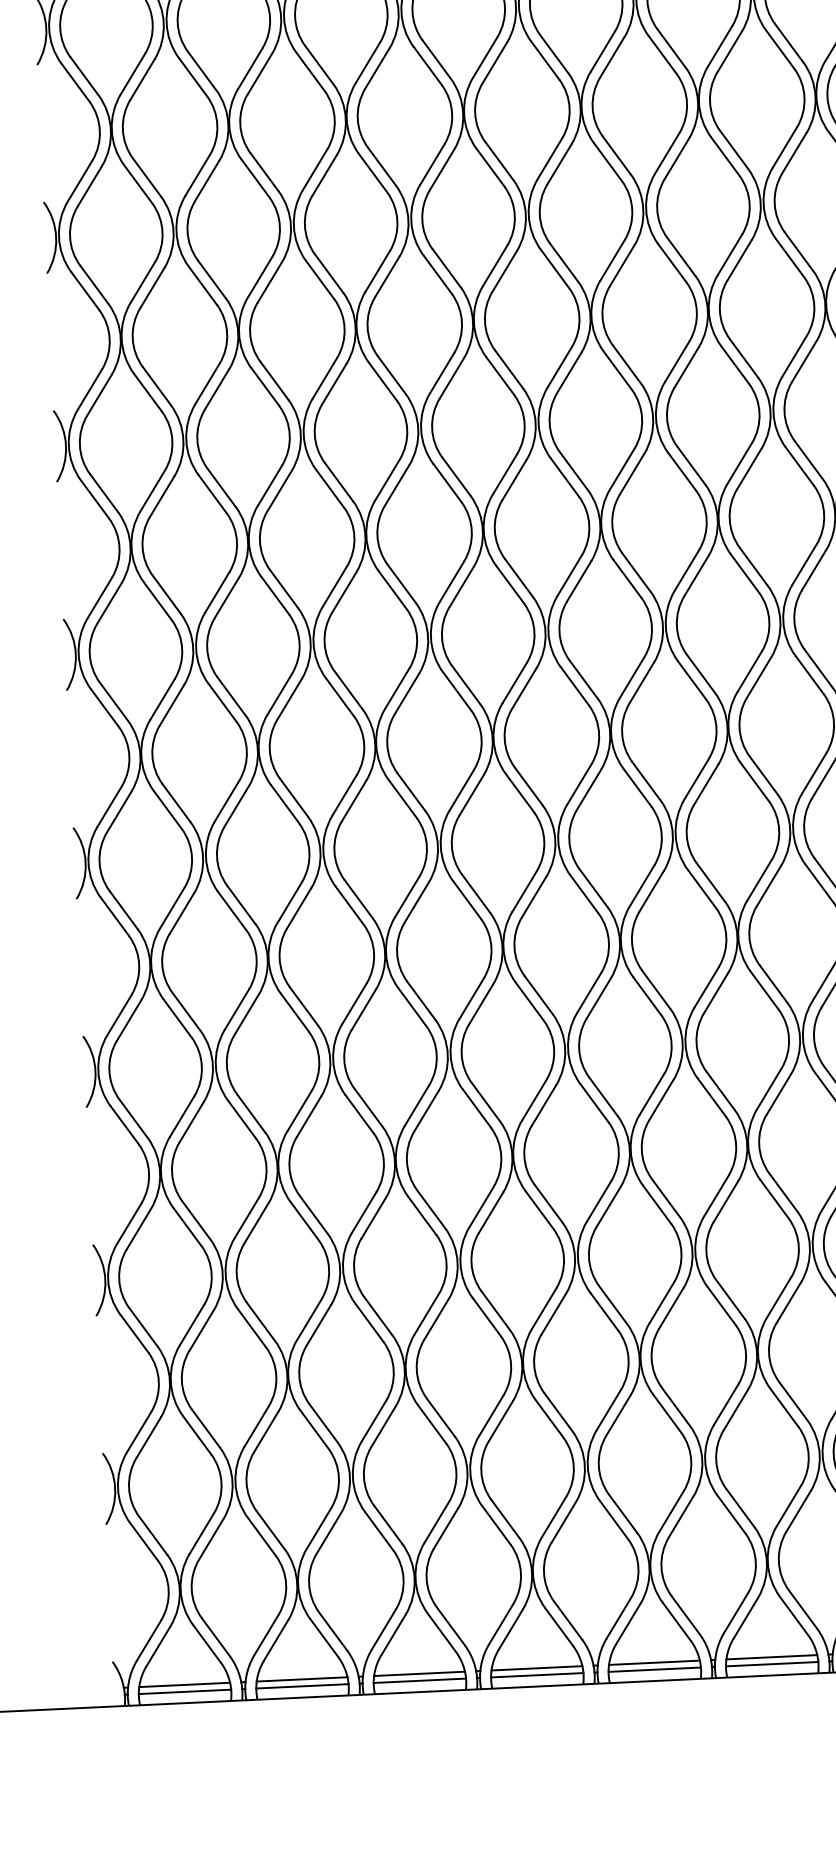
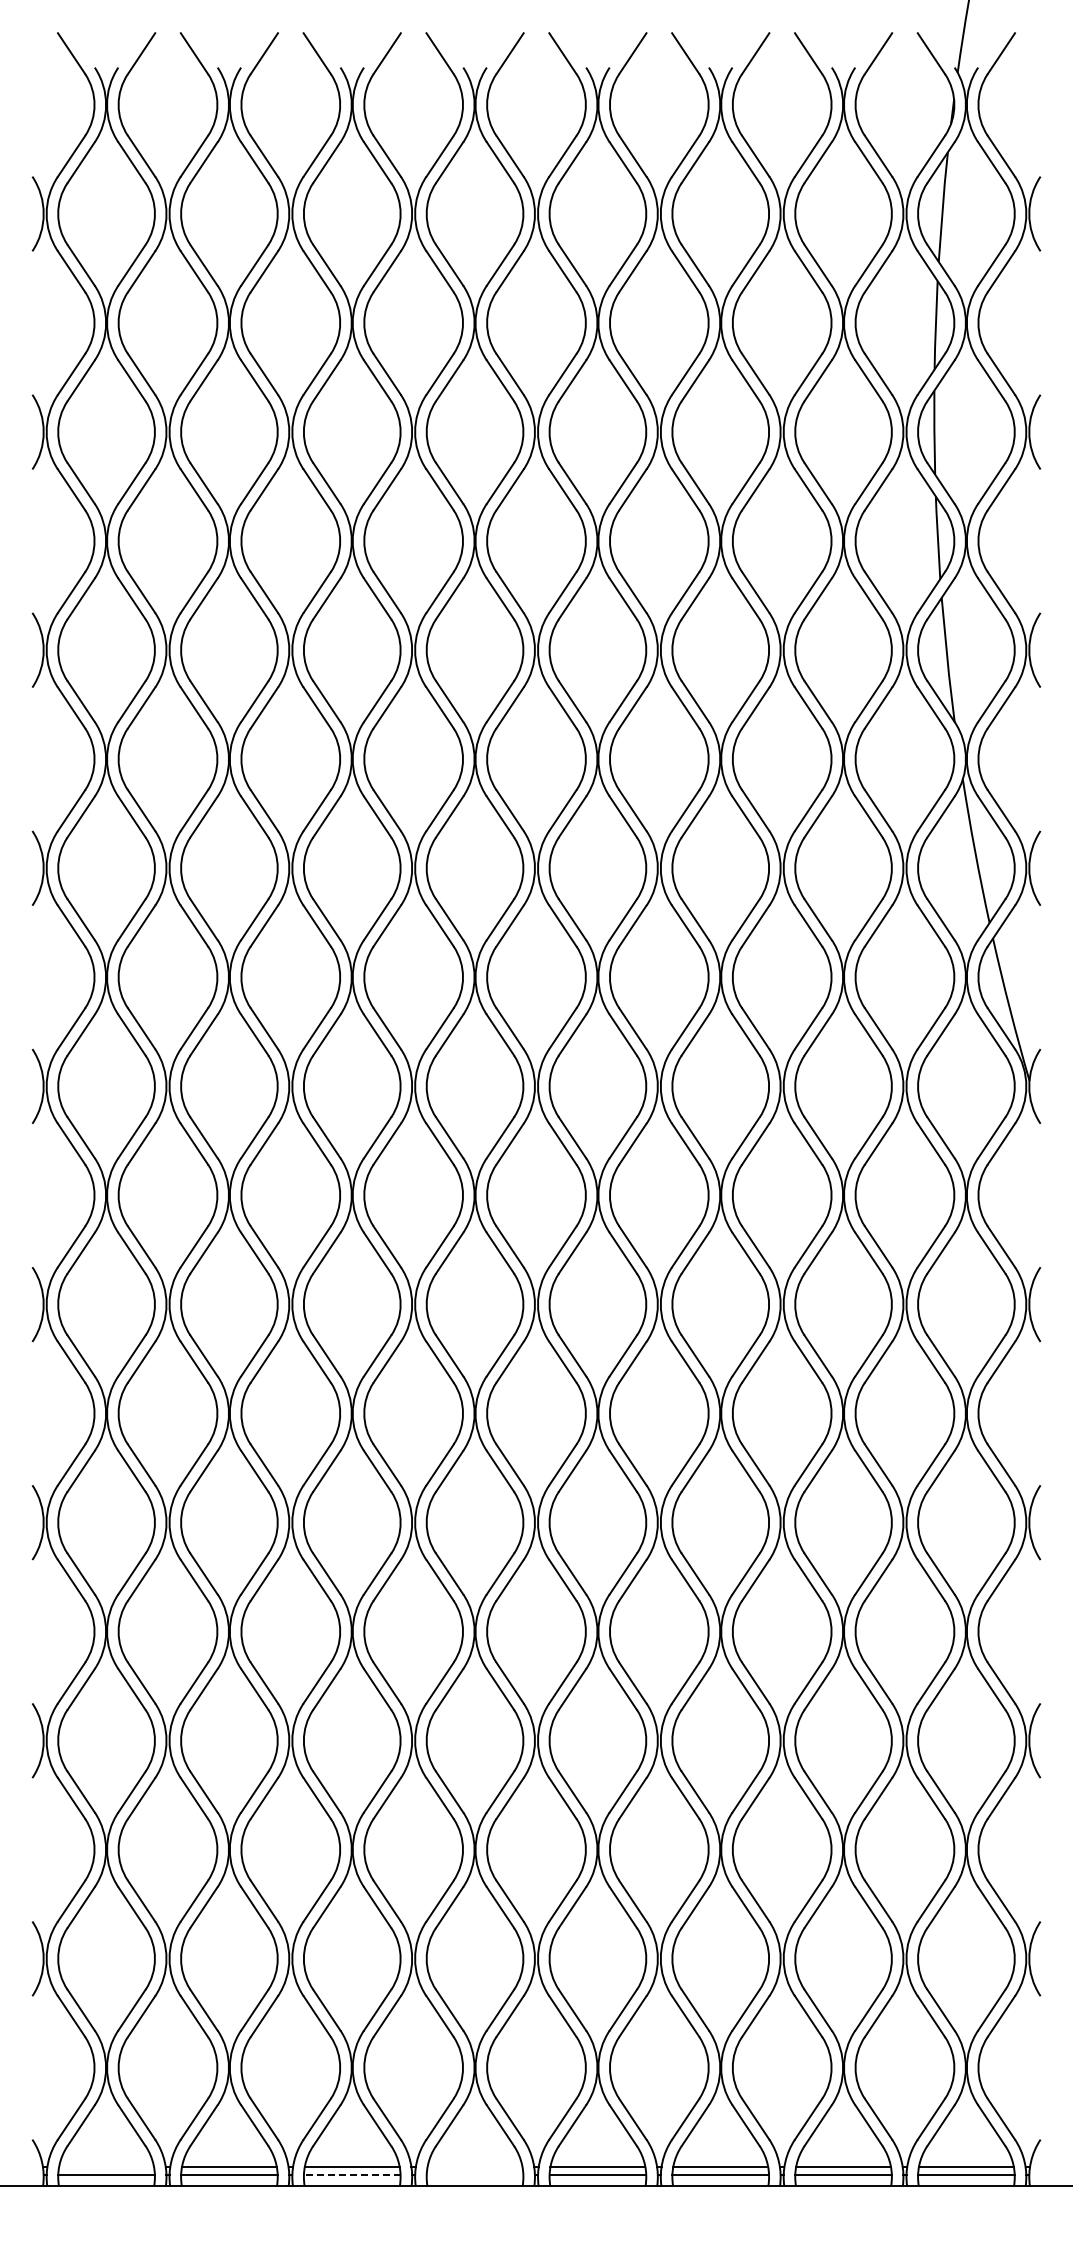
line: (536, 1668) -> (474, 2167), removed
line: (536, 1675) -> (474, 2174), removed
line: (419, 1680) -> (351, 2174), solid -> dashed
line: (184, 1685) -> (106, 2167), removed

